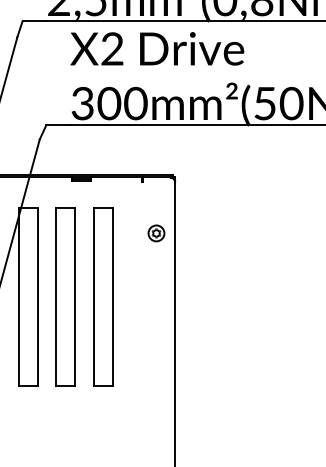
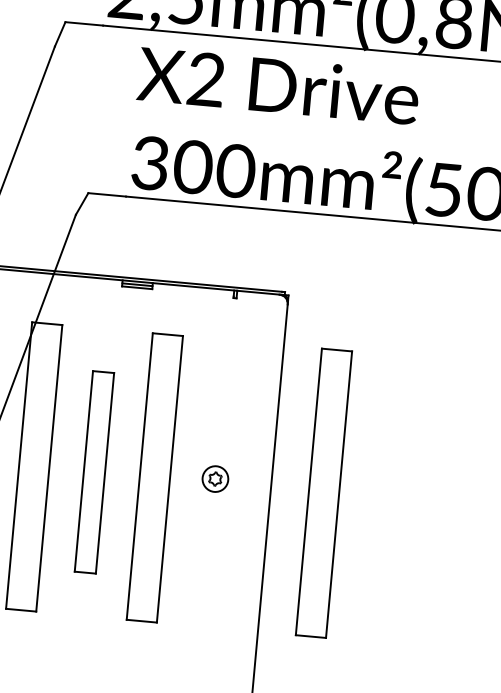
part: (156, 233) -> (215, 479), moved
part: (65, 296) -> (94, 471), size x0.7
part: (208, 296) -> (324, 492), added

